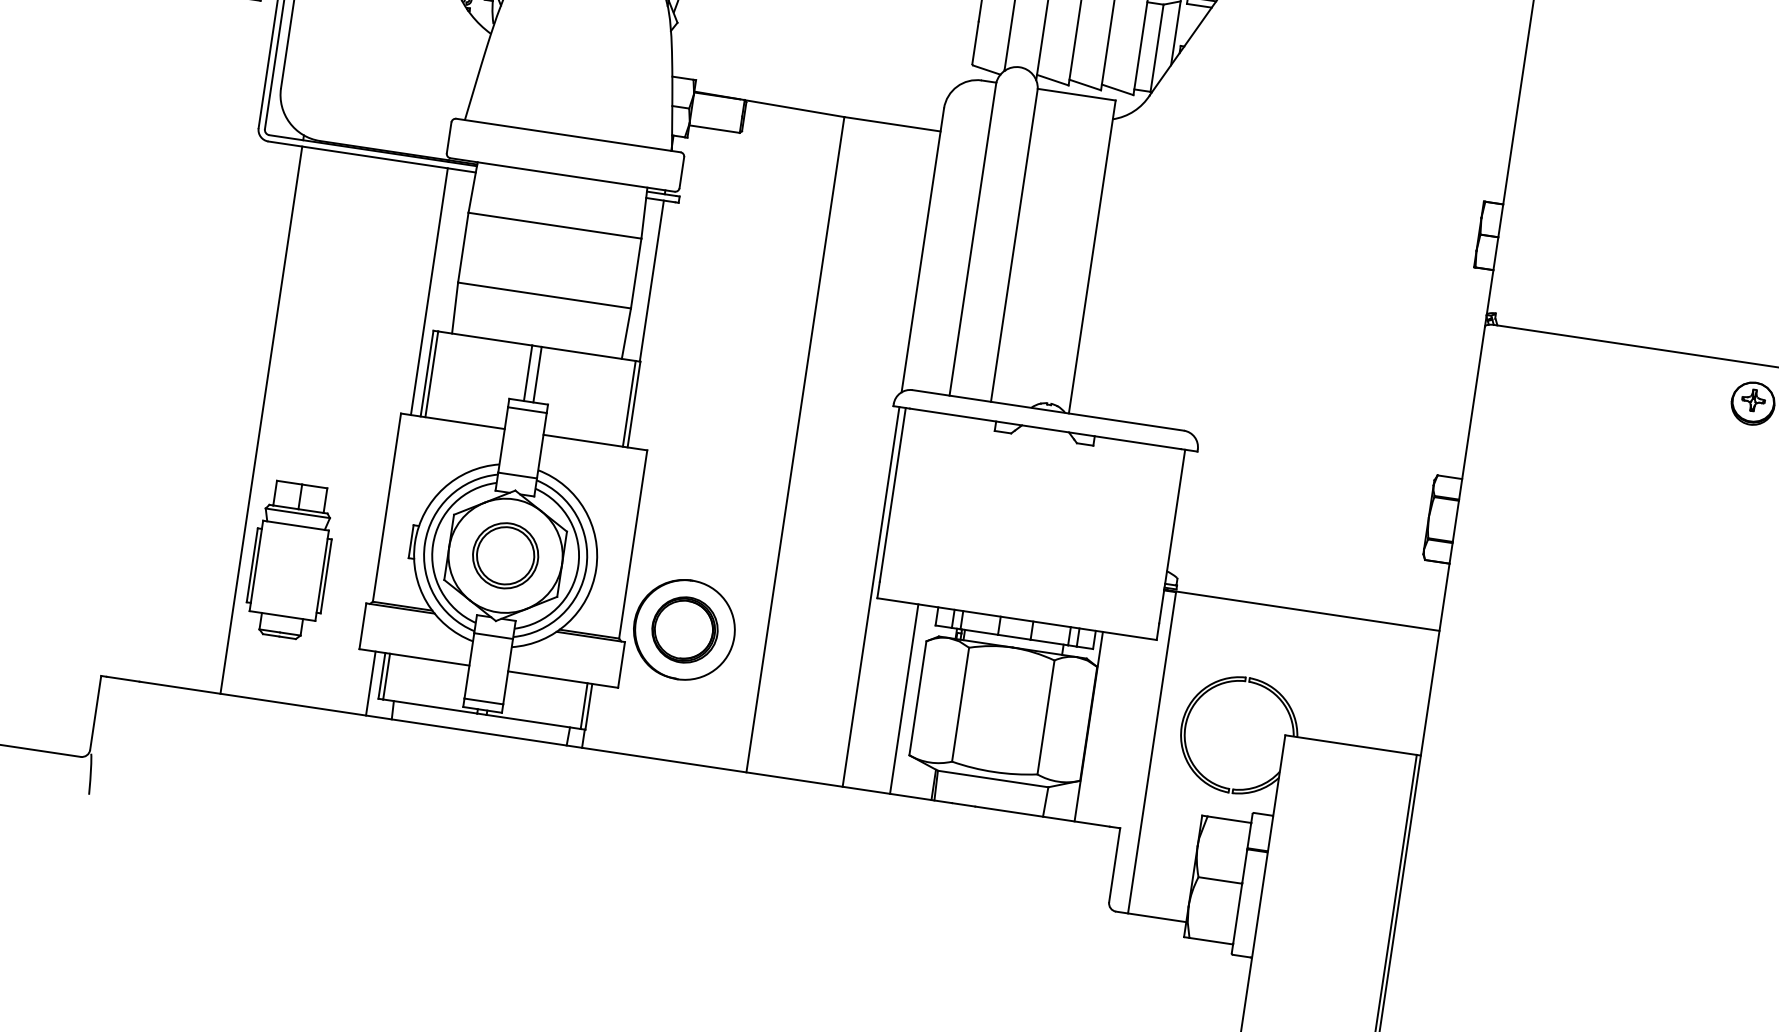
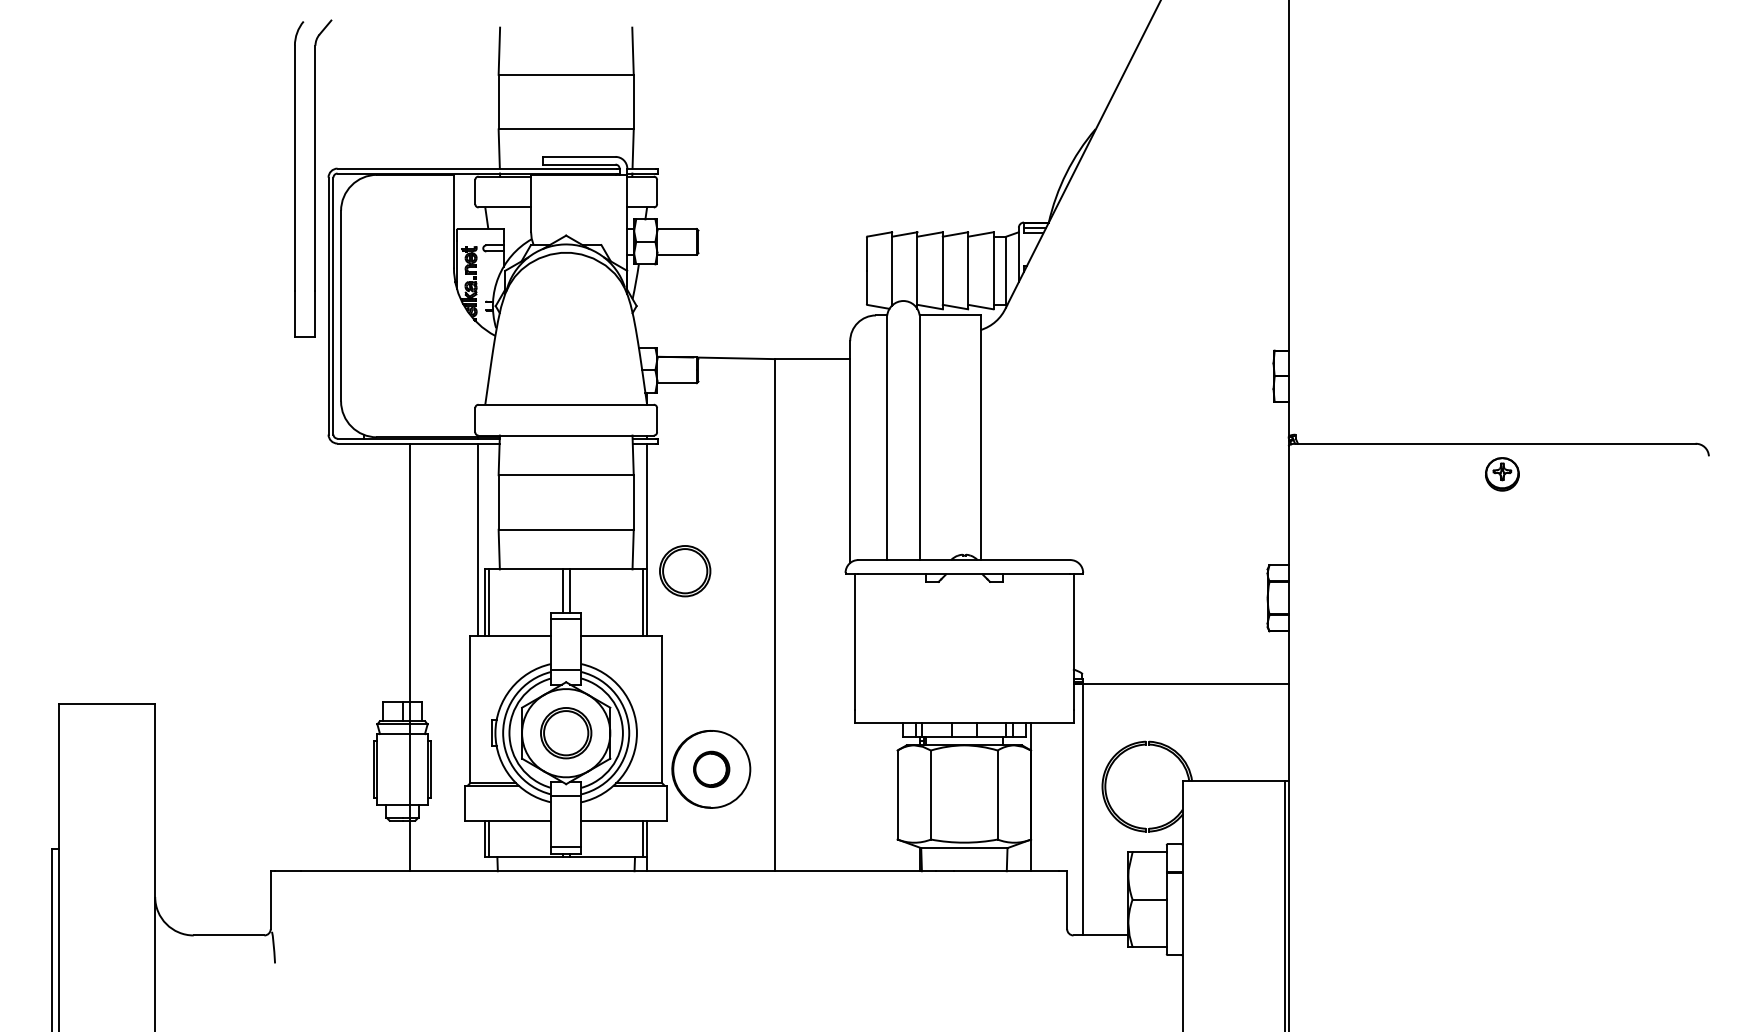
part: (689, 371) -> (685, 571), added
line: (260, 420) -> (409, 657), moved
line: (871, 596) -> (850, 722), removed
part: (684, 630) -> (711, 769), size x0.7
line: (370, 683) -> (477, 846), removed
line: (904, 699) -> (887, 797), removed

